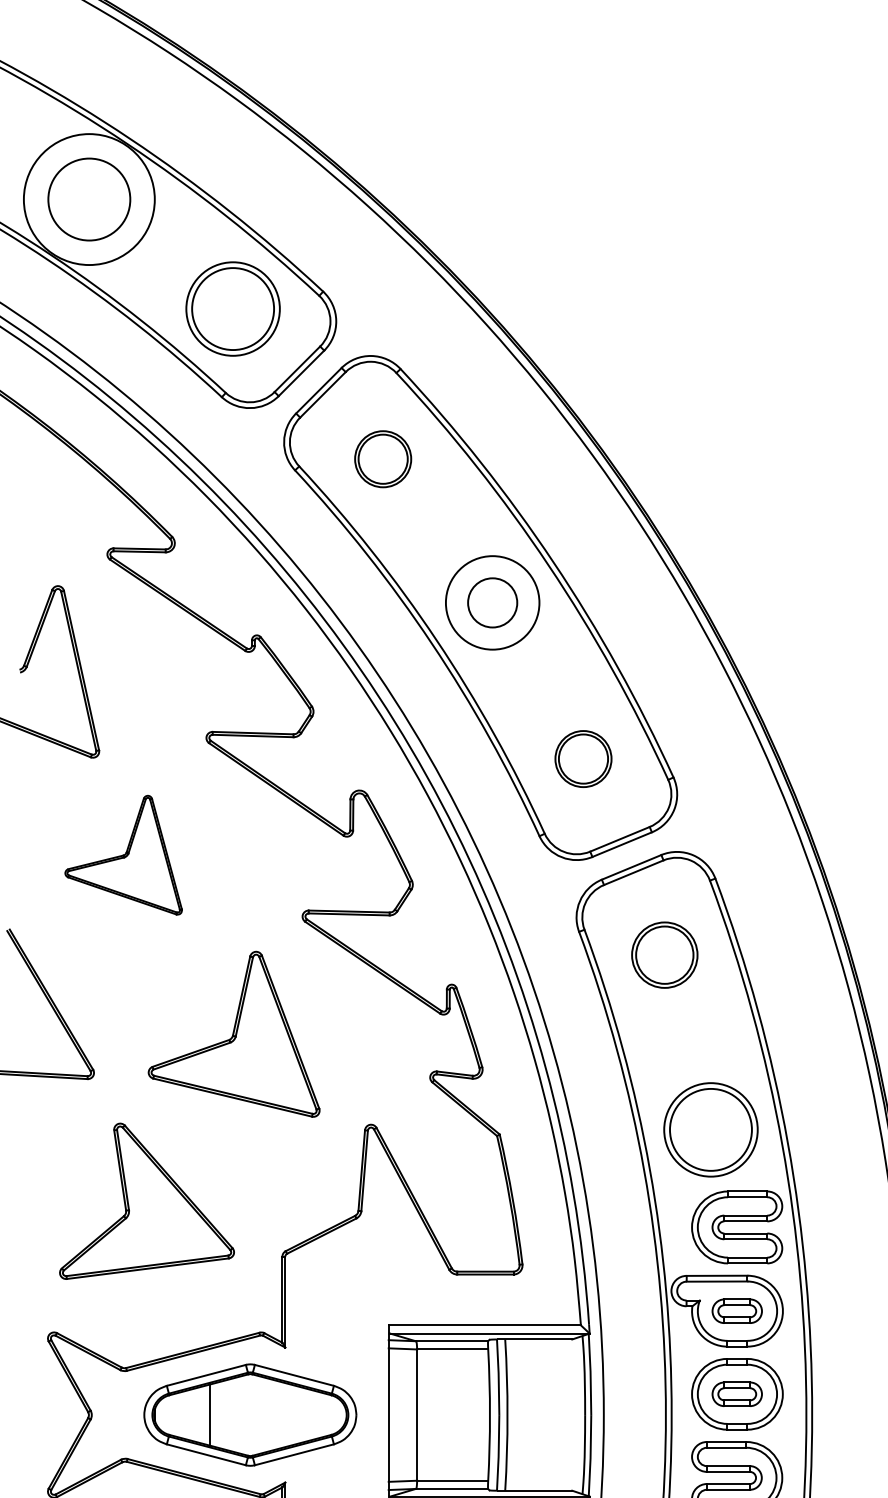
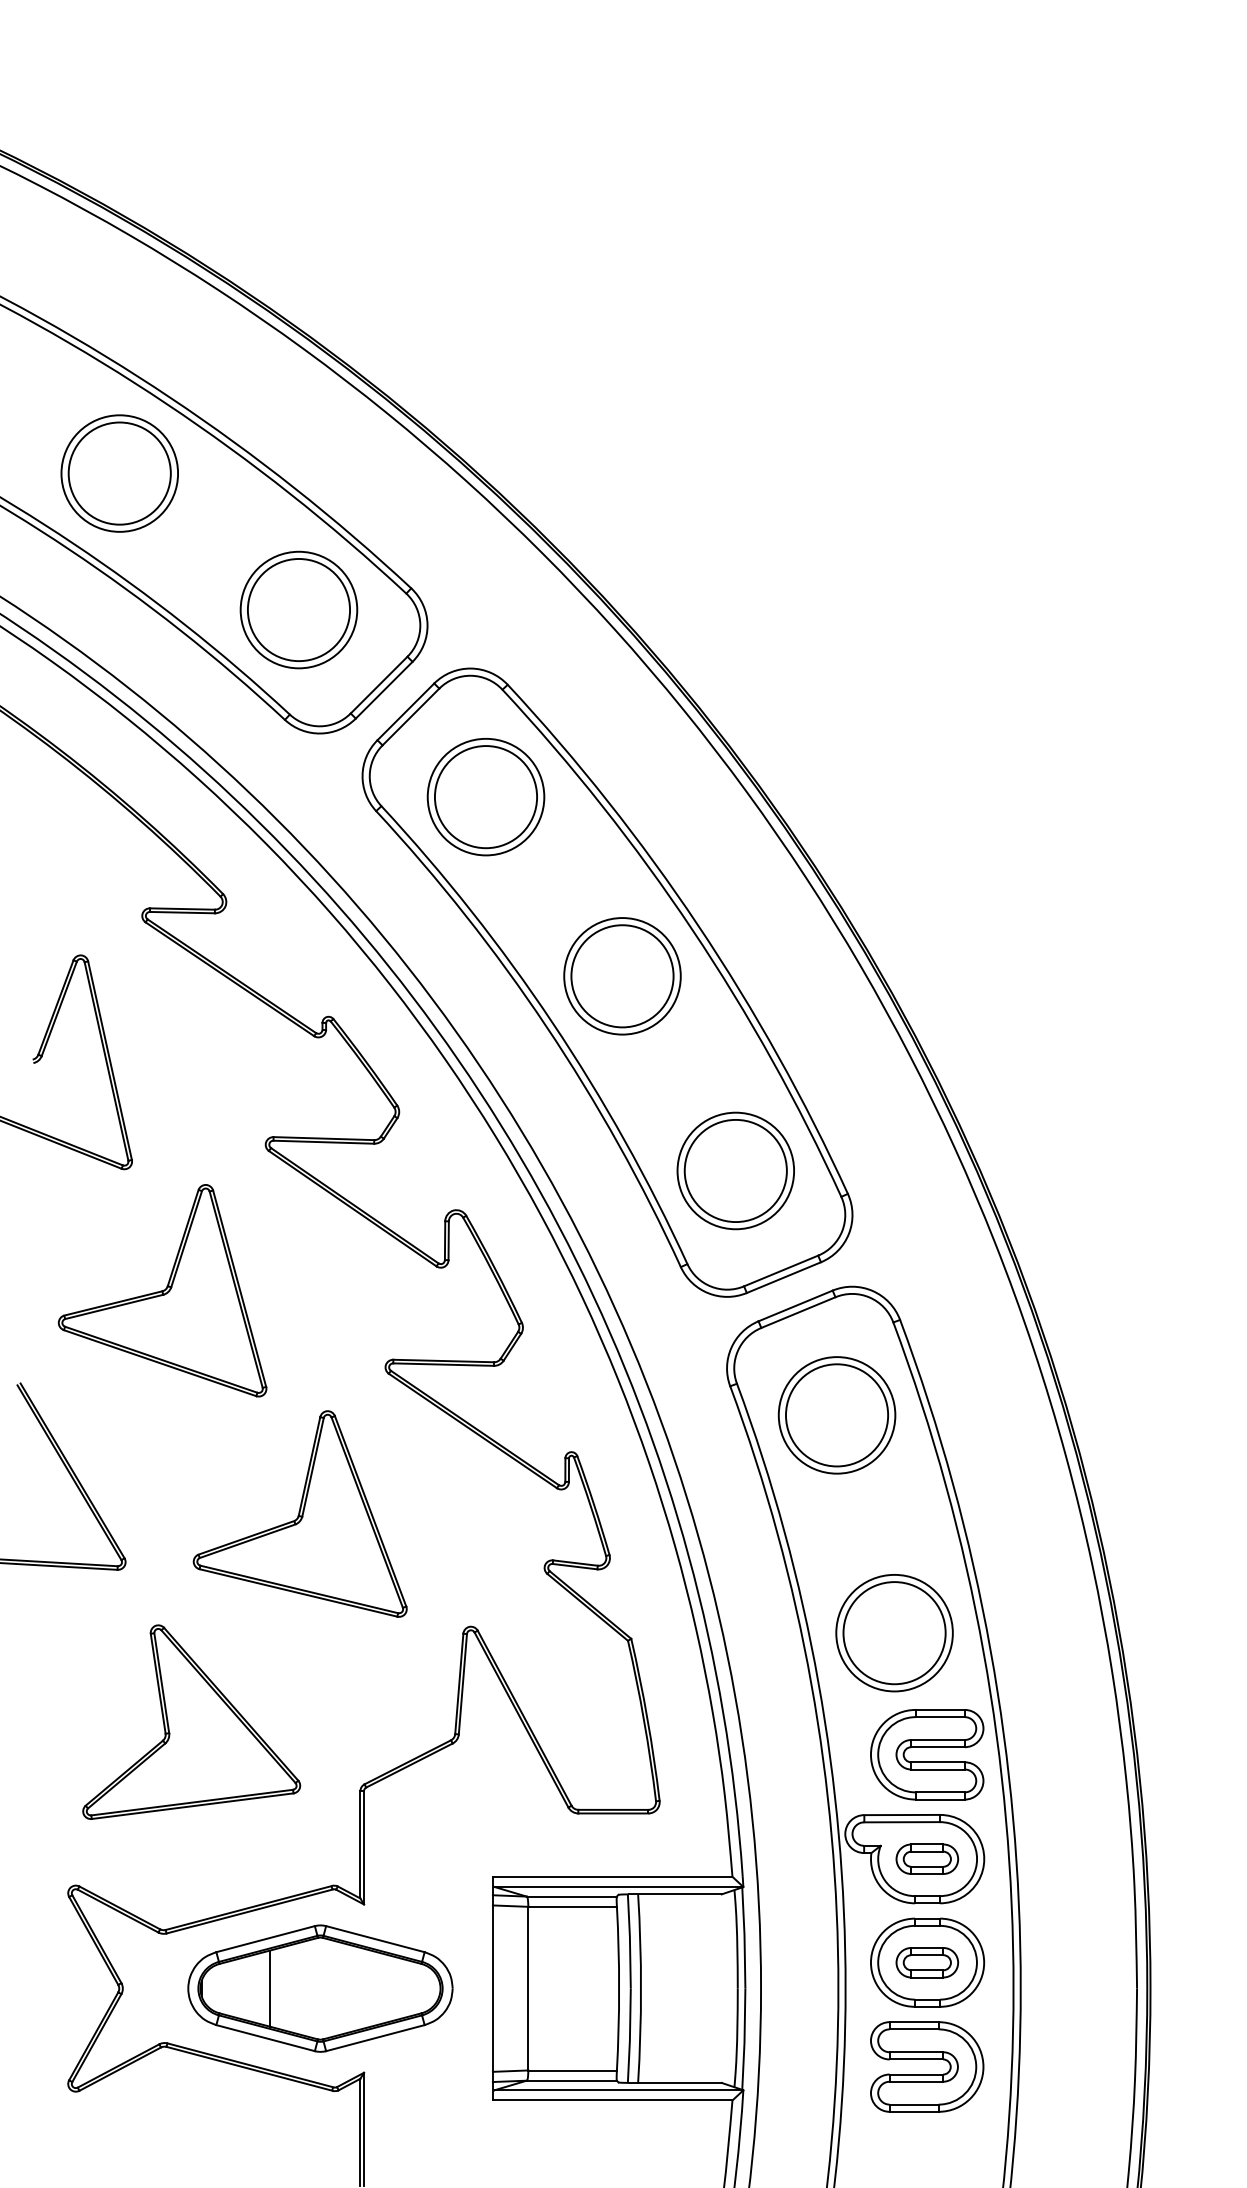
circle: (89, 199) -> (119, 473), size x0.71
part: (382, 459) -> (485, 797), size x1.67
circle: (492, 603) -> (622, 976), size x1.67
part: (583, 758) -> (735, 1170), size x1.67
part: (123, 854) -> (162, 1290), size x1.43
part: (664, 955) -> (836, 1415), size x1.43

